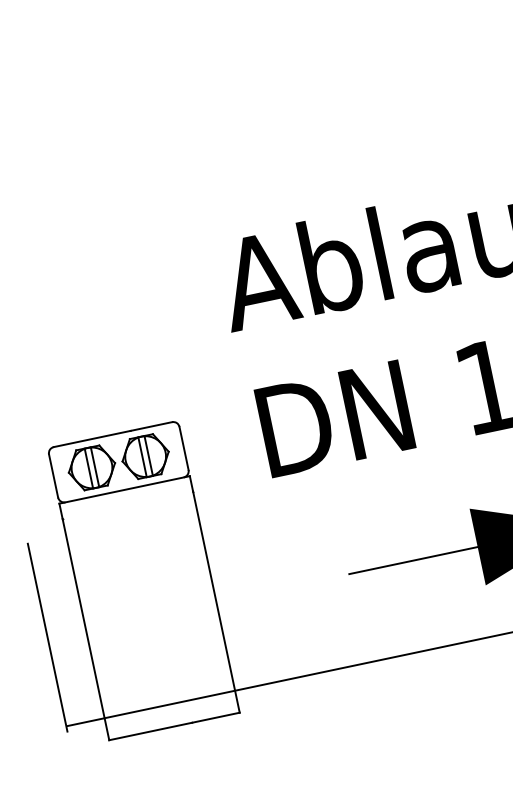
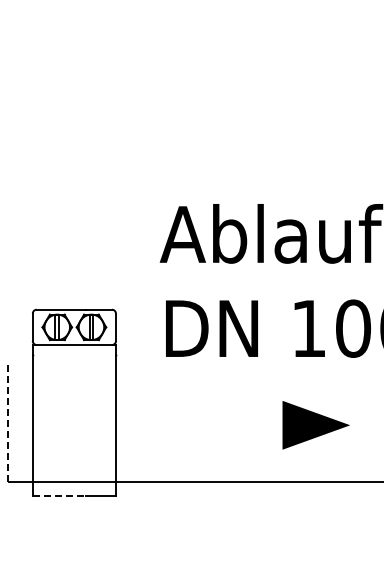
line: (413, 560) -> (241, 425), removed
line: (47, 637) -> (8, 425), solid -> dashed
line: (151, 730) -> (59, 495), solid -> dashed

